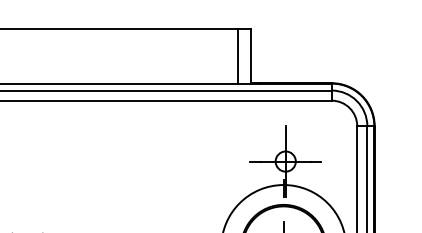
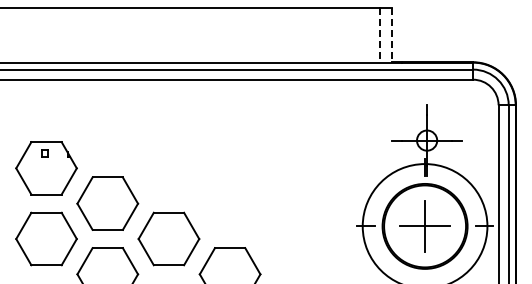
line: (238, 57) -> (379, 36), solid -> dashed
line: (251, 57) -> (392, 36), solid -> dashed

